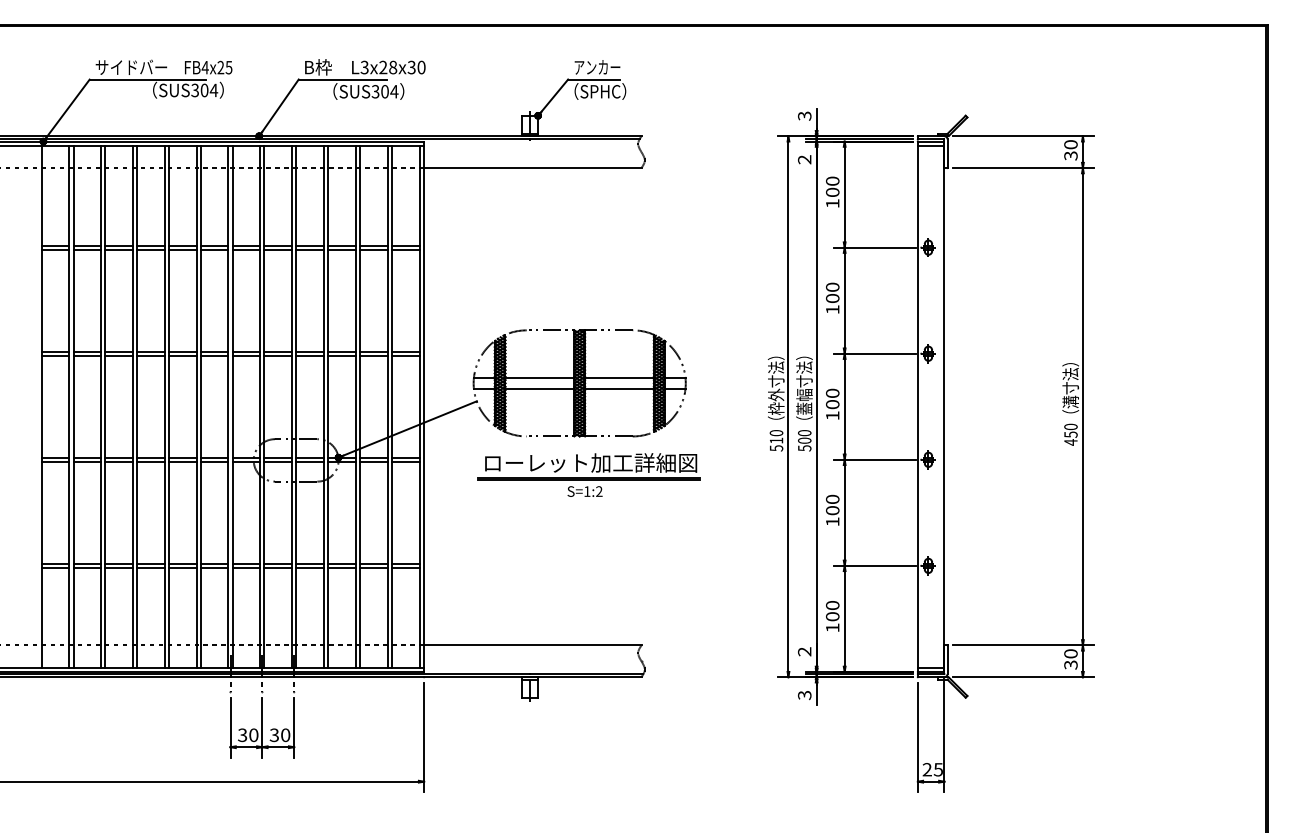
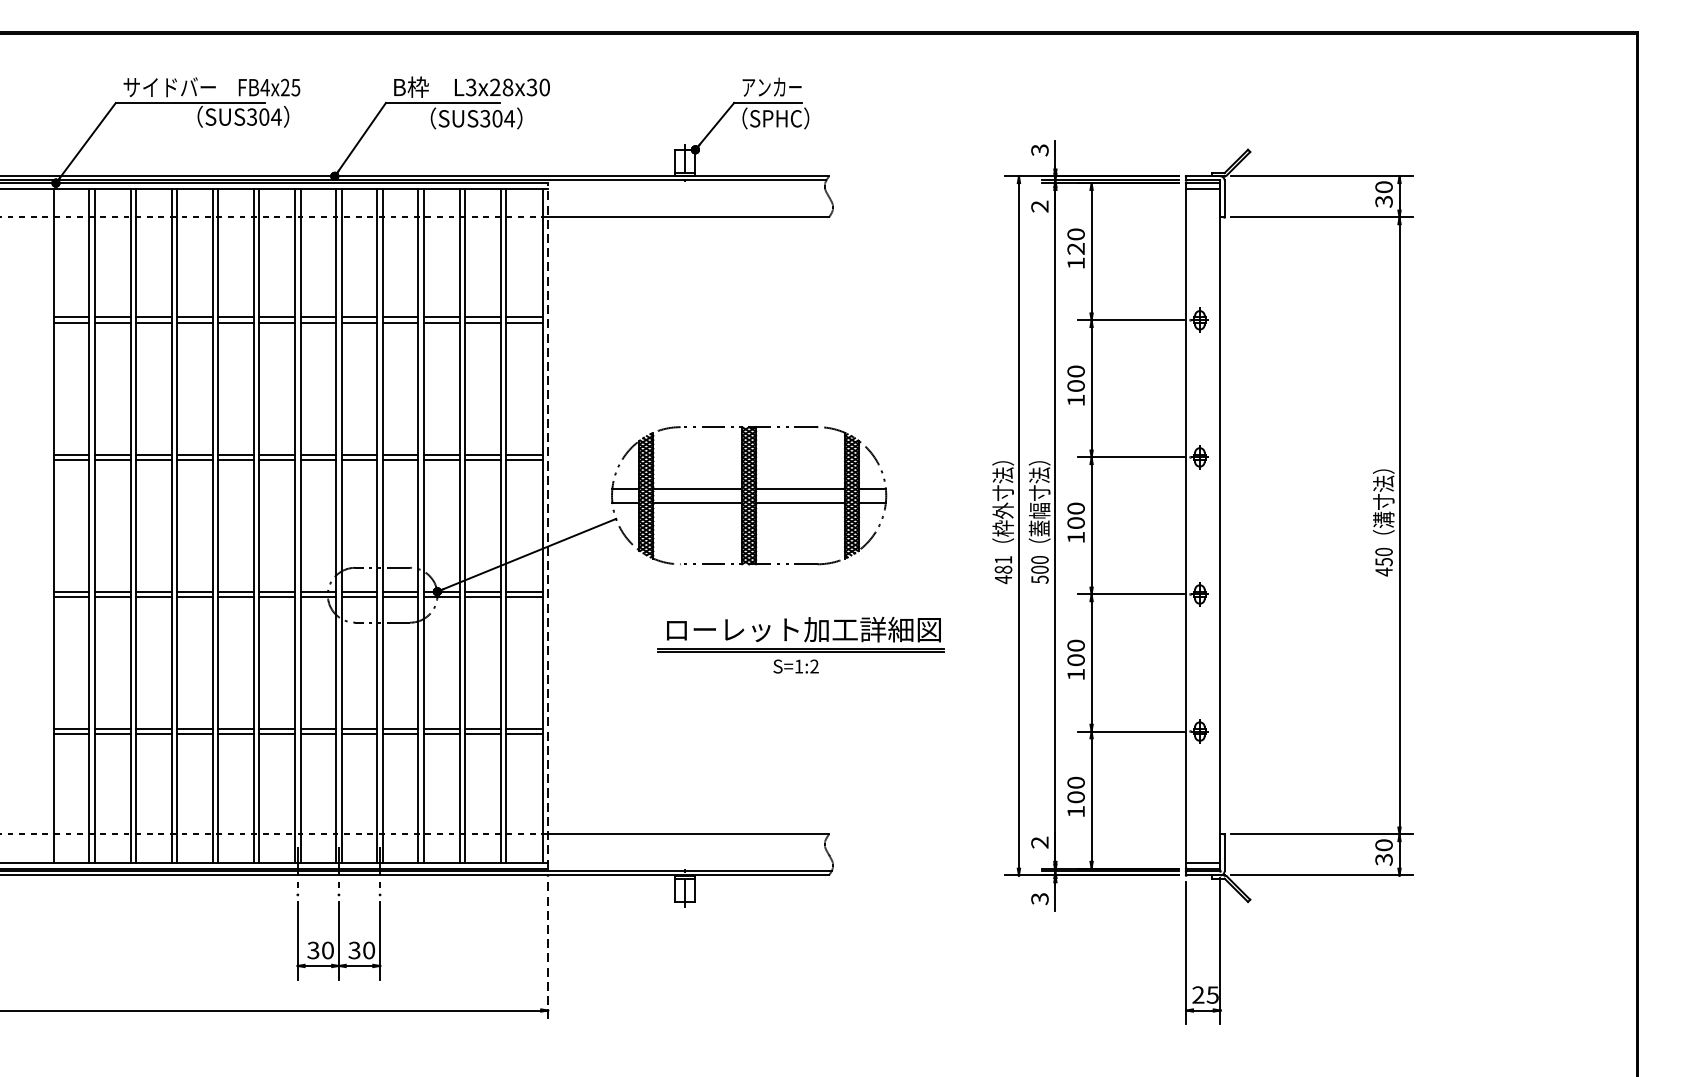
text: (832, 191) -> (1075, 247), 100 -> 120
line: (424, 406) -> (548, 525), solid -> dashed
text: (776, 440) -> (1003, 569), 510 -> 481
part: (588, 474) -> (800, 644), moved
line: (424, 737) -> (548, 953), solid -> dashed

